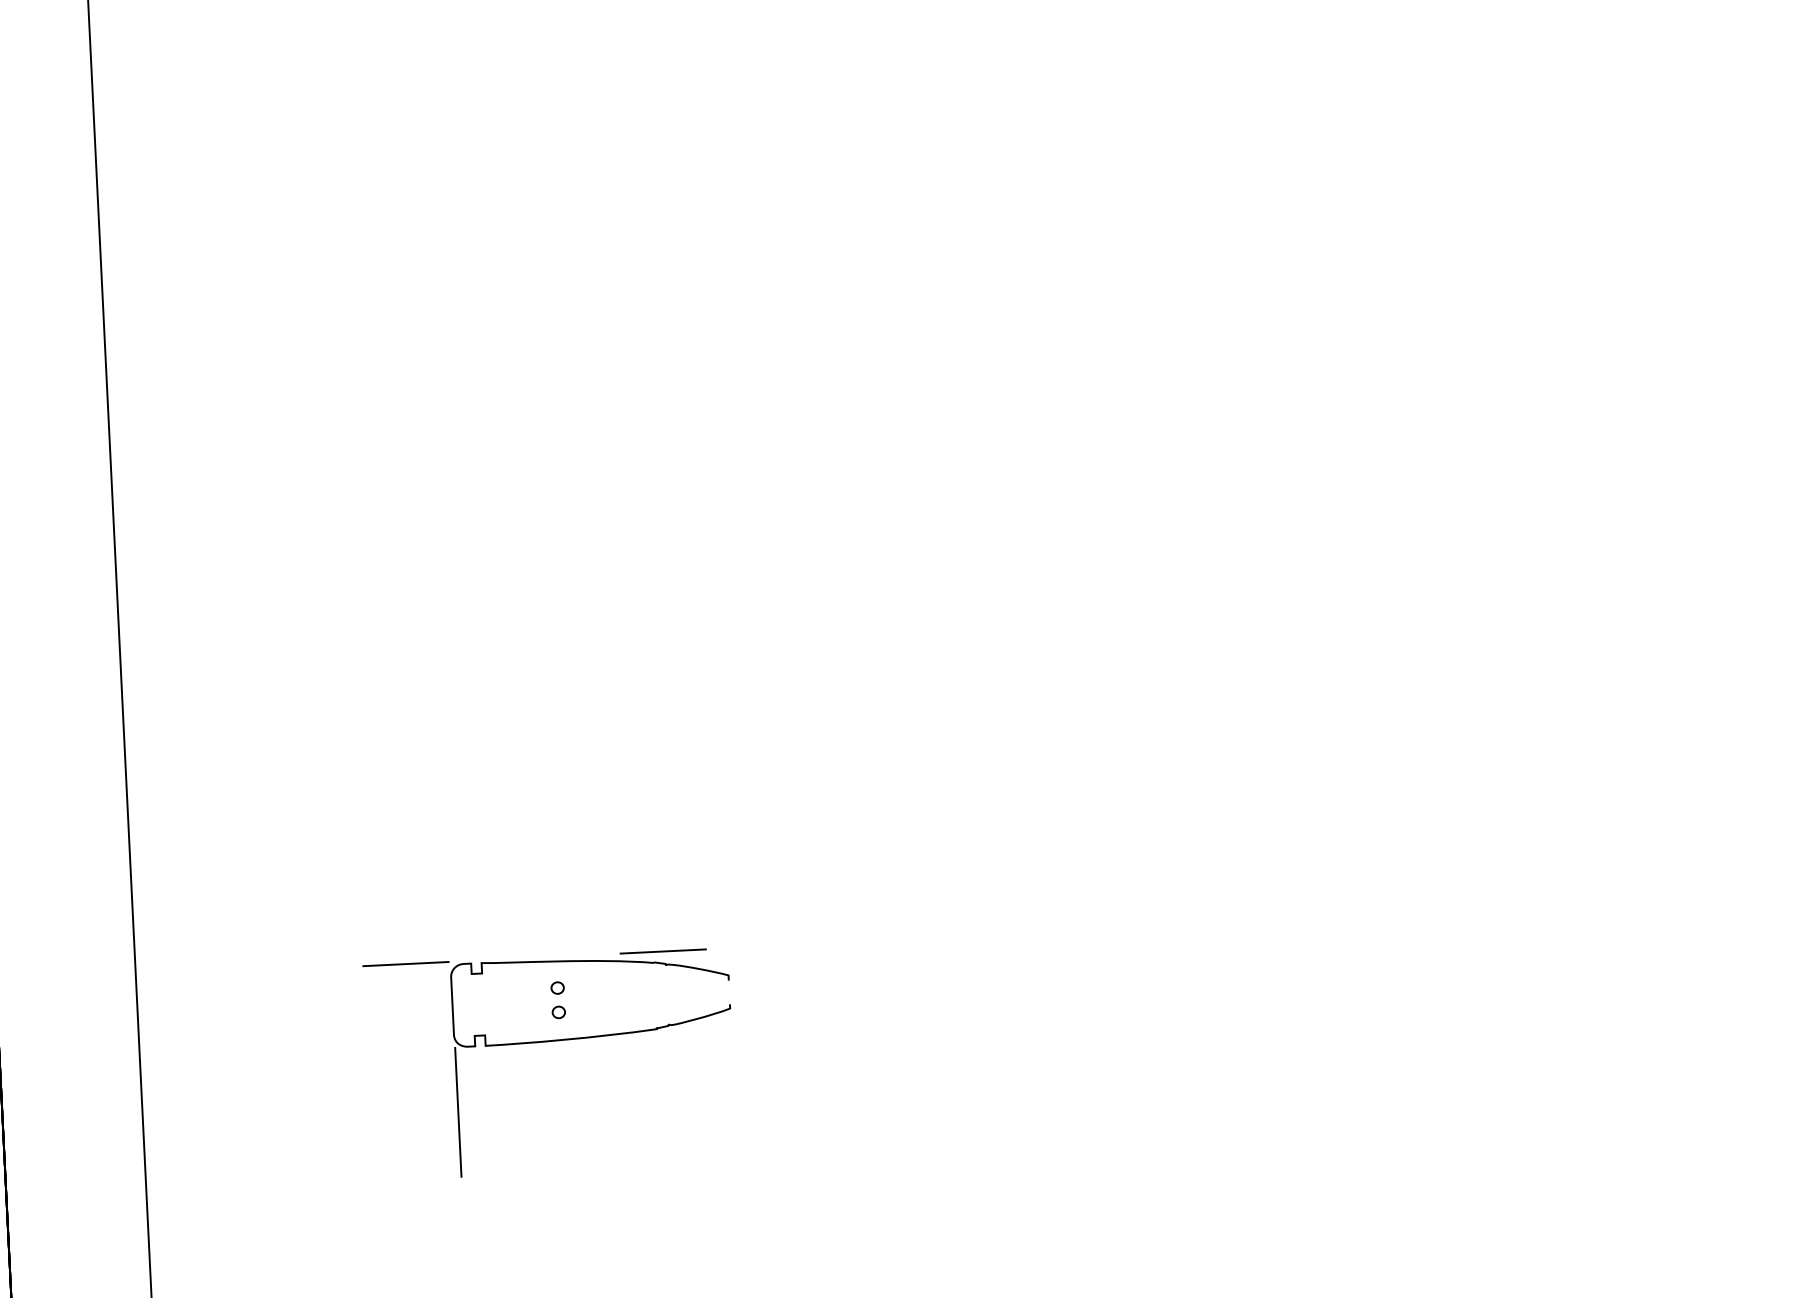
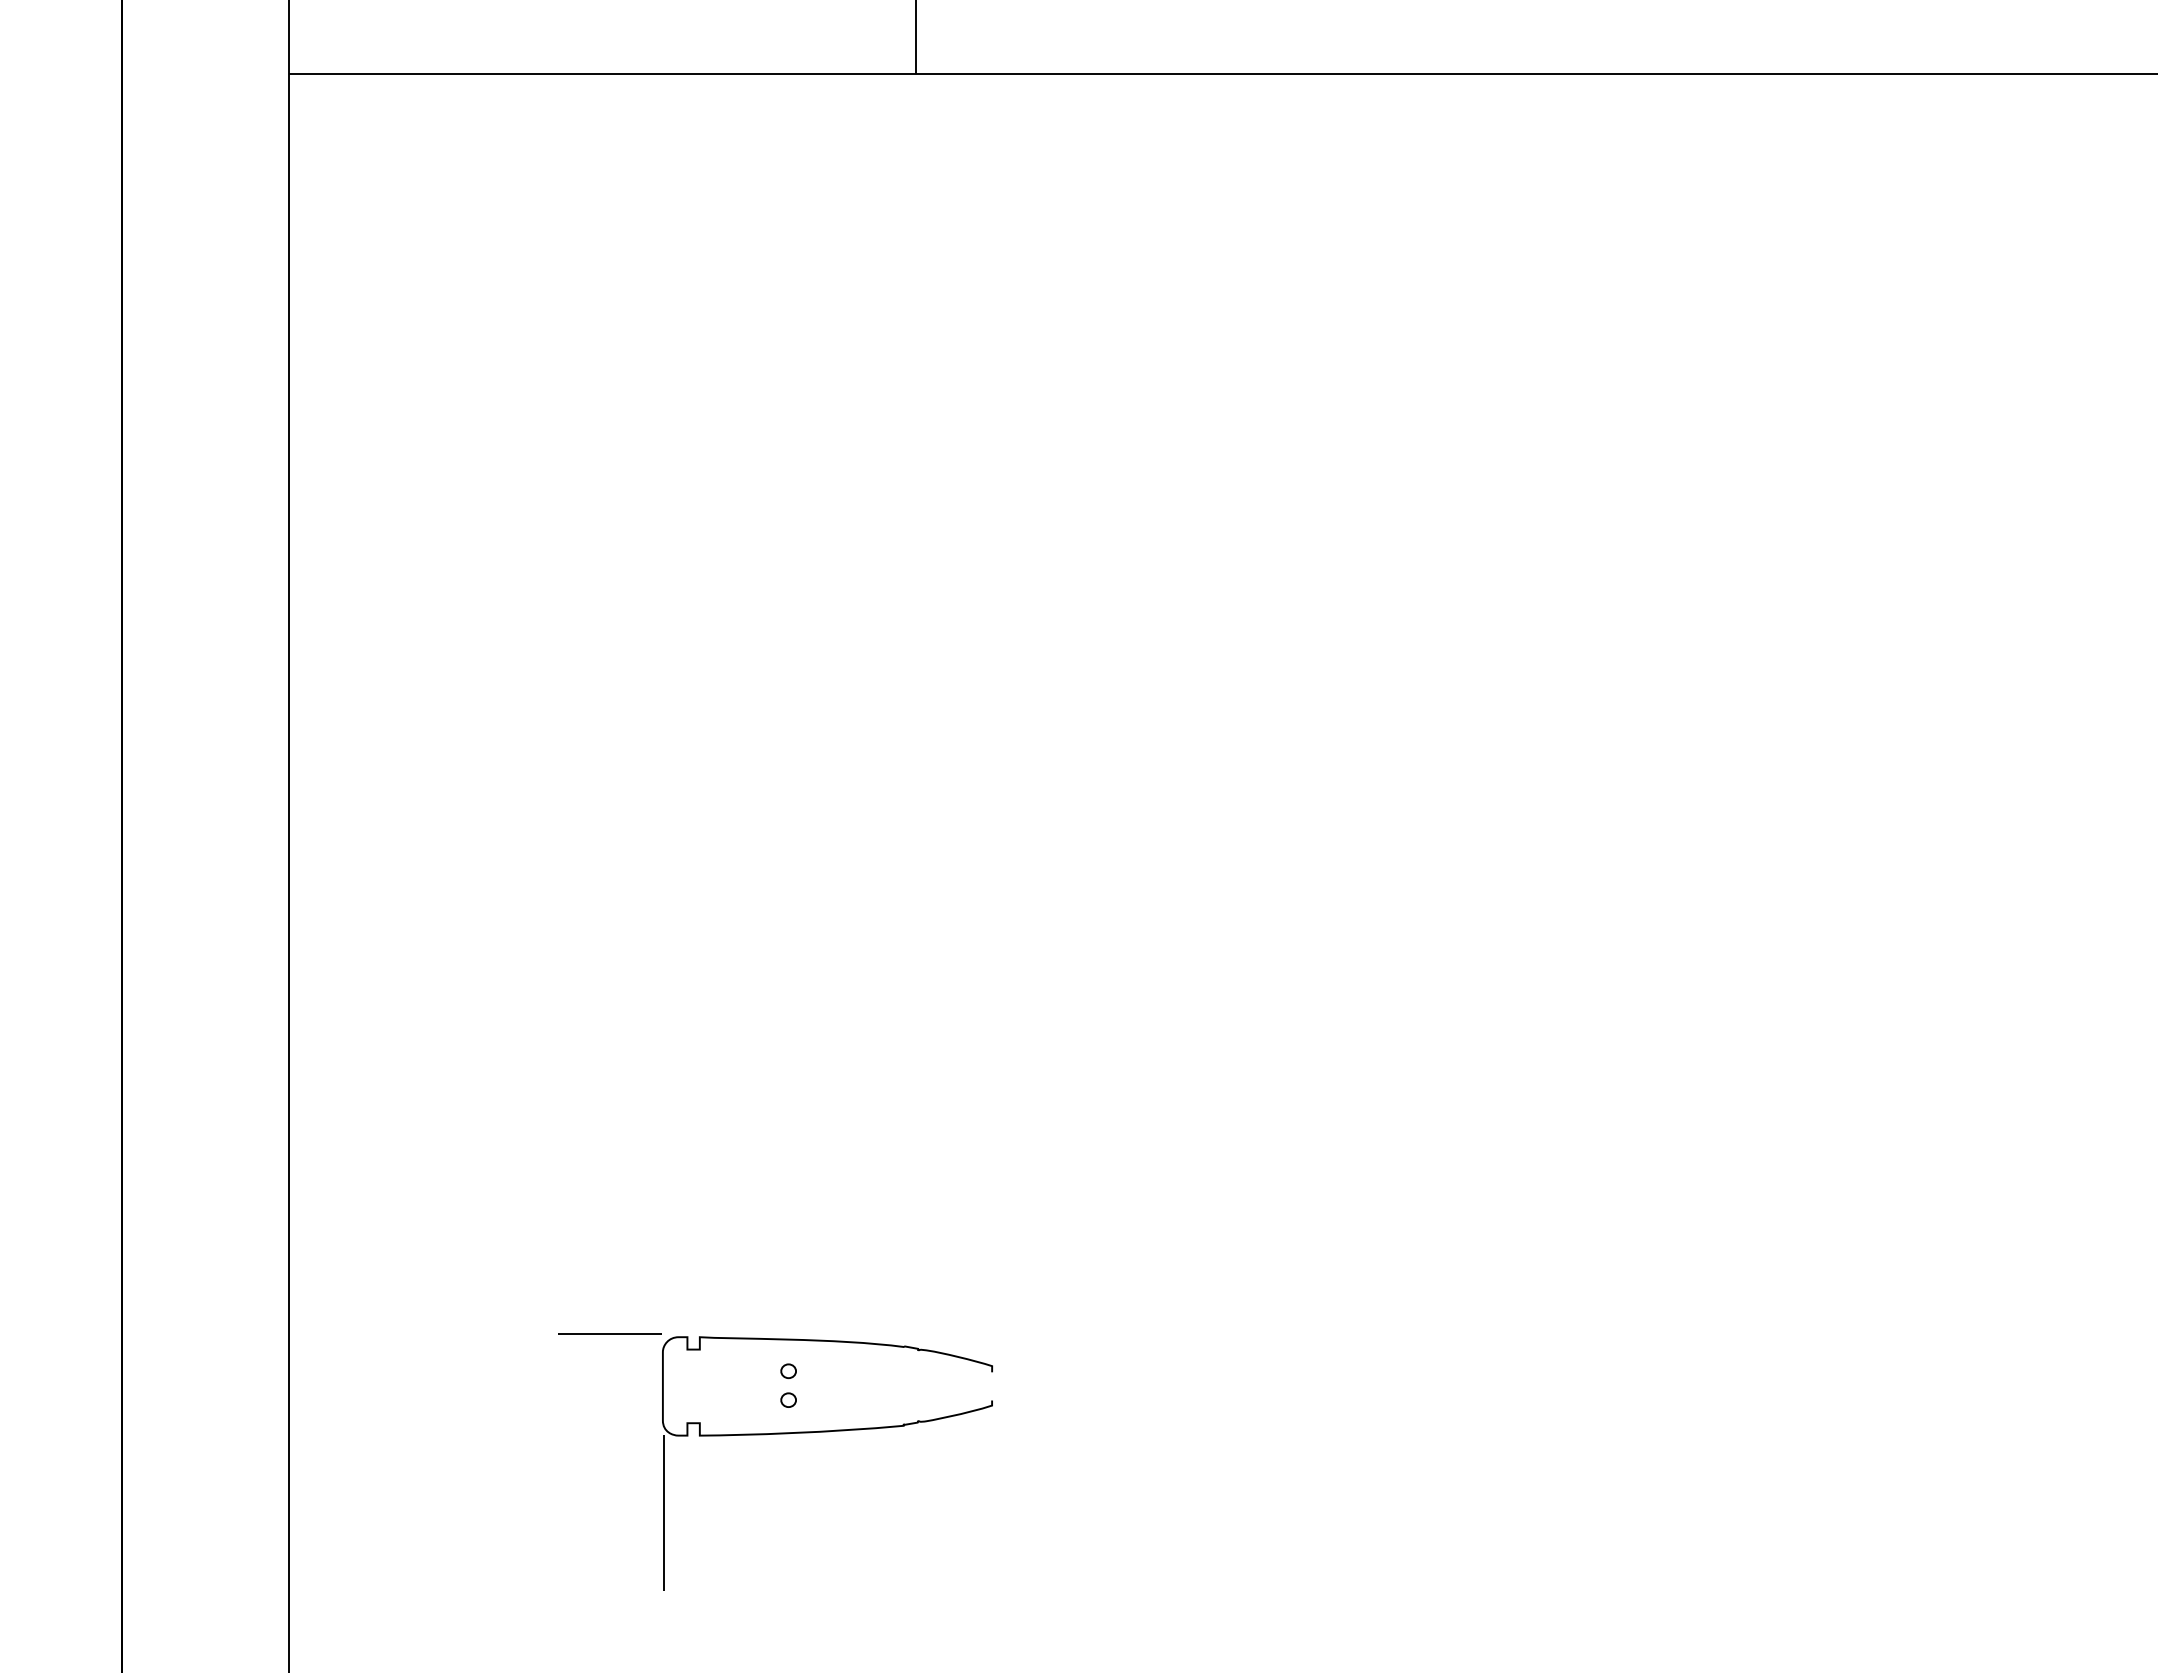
line: (662, 951) -> (915, 1333), removed

